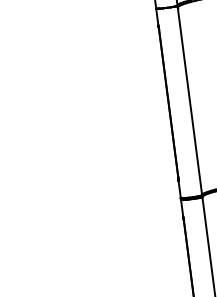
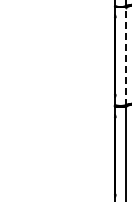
line: (190, 99) -> (126, 55), solid -> dashed

